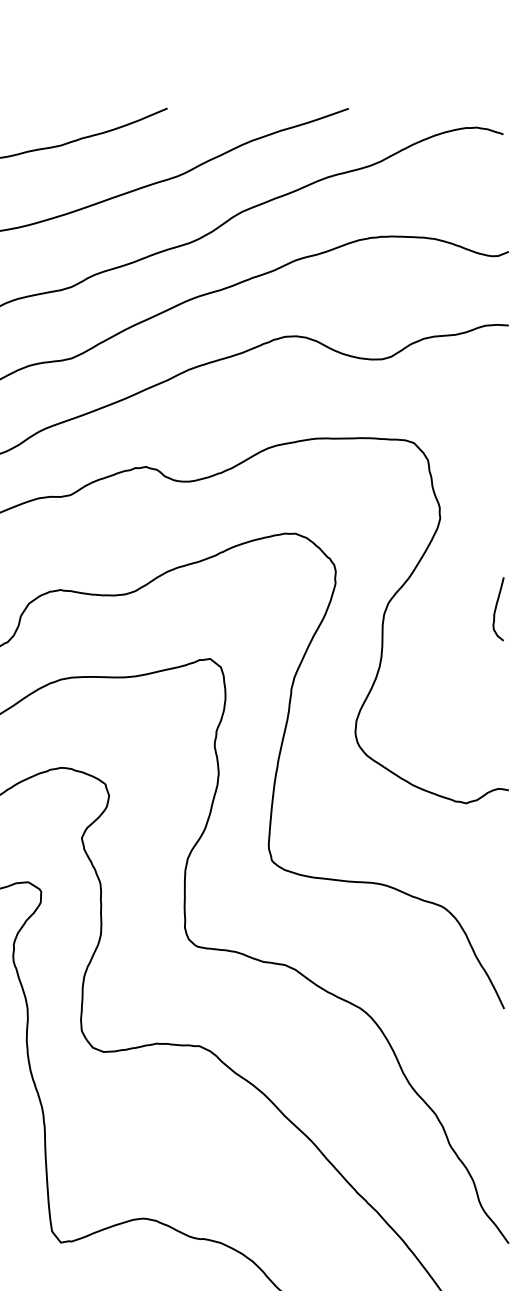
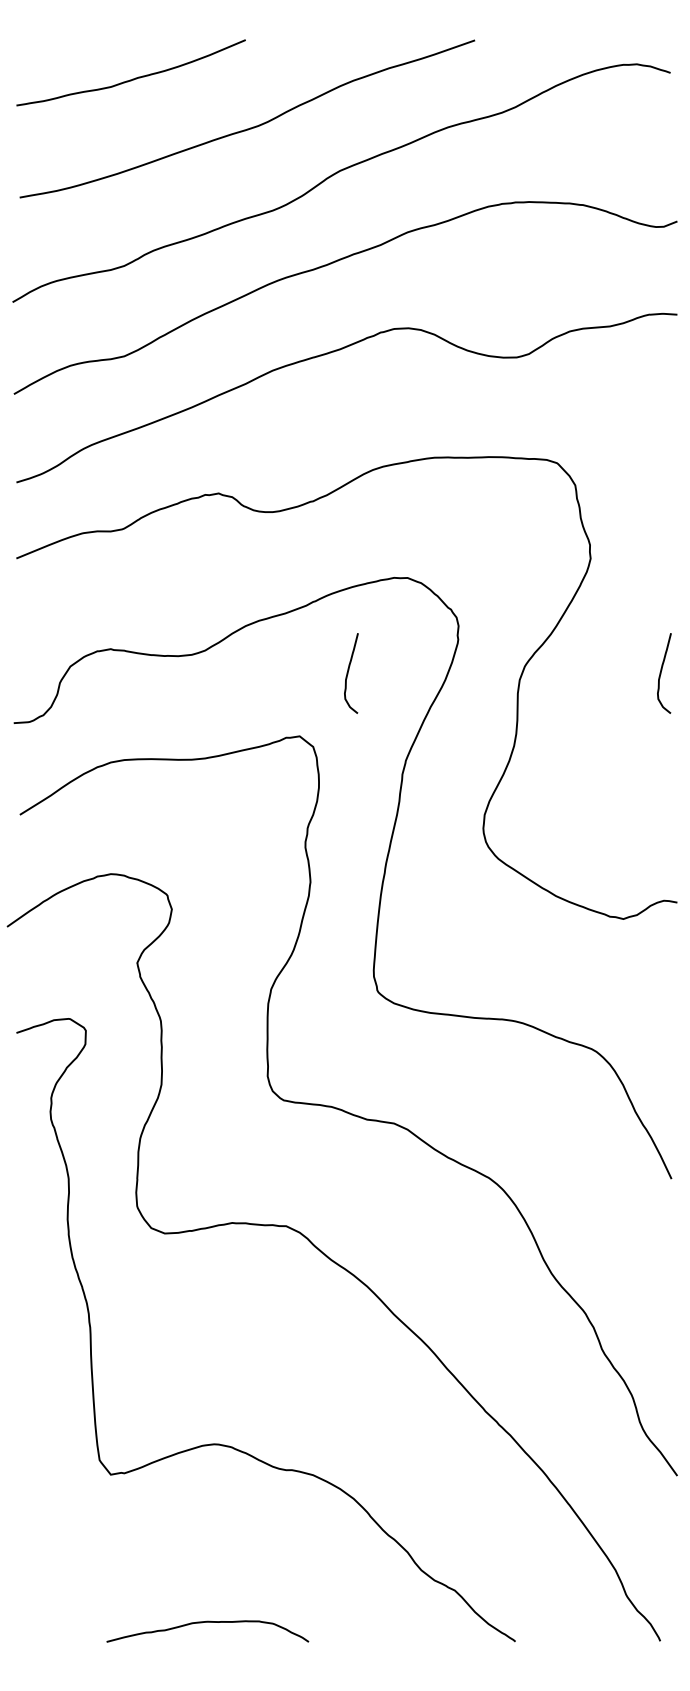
curve: (248, 609) -> (348, 673), added

